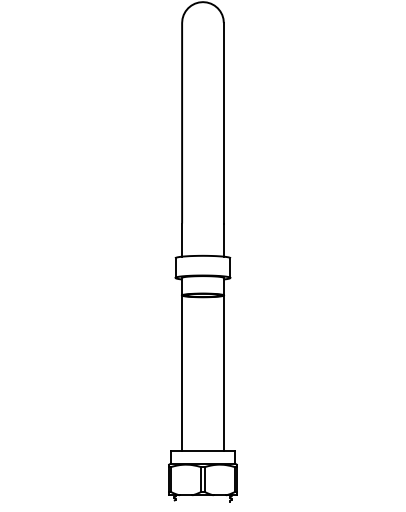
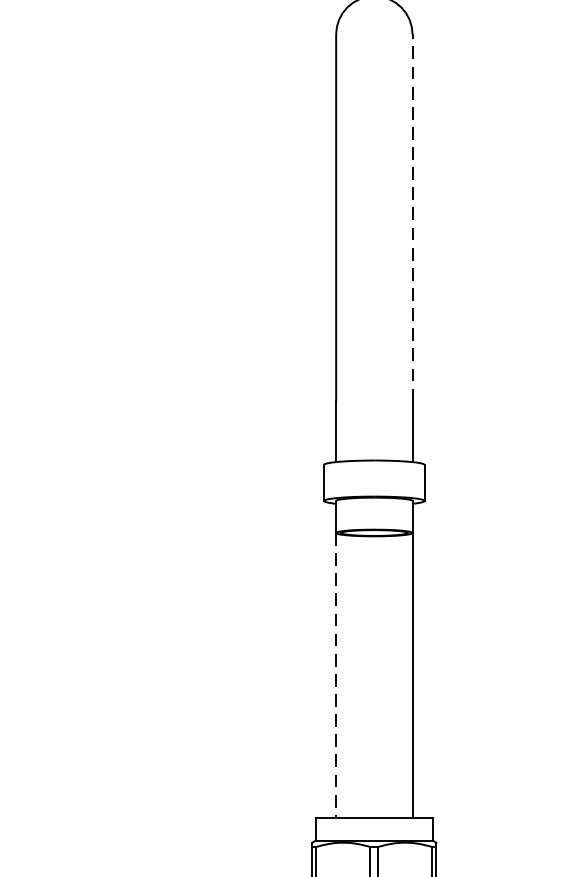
line: (223, 122) -> (411, 216), solid -> dashed
line: (182, 373) -> (336, 675), solid -> dashed

